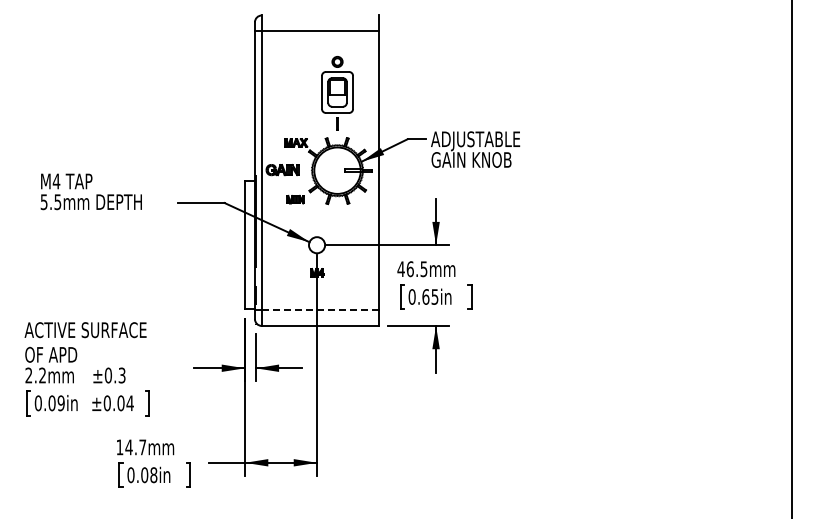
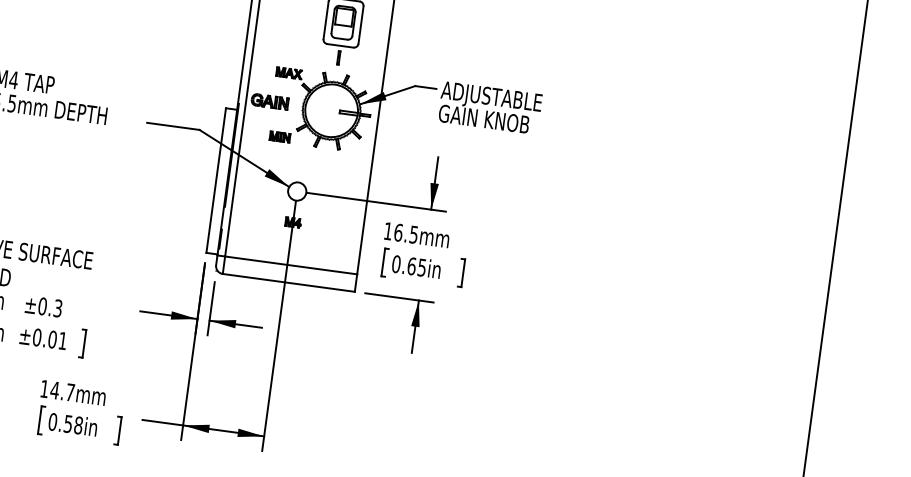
text: (400, 268) -> (387, 230), 46.5mm -> 16.5mm
line: (320, 310) -> (291, 265), dashed -> solid
text: (129, 403) -> (62, 341), ±0.04 -> ±0.01
text: (144, 475) -> (68, 424), 0.08in -> 0.58in

